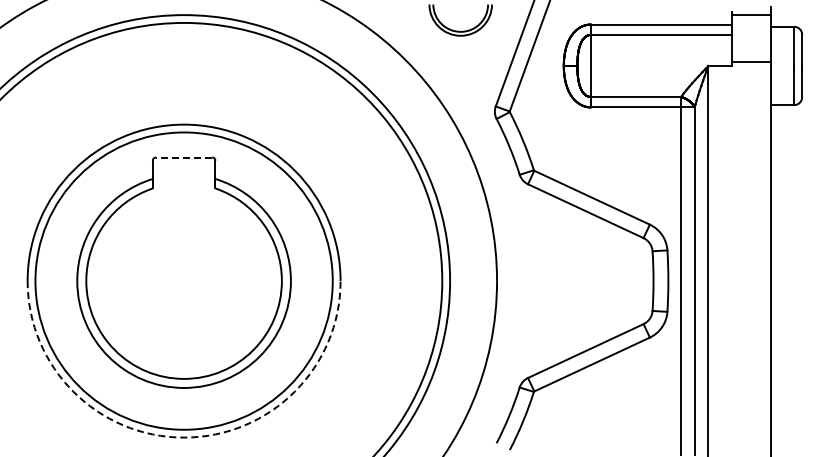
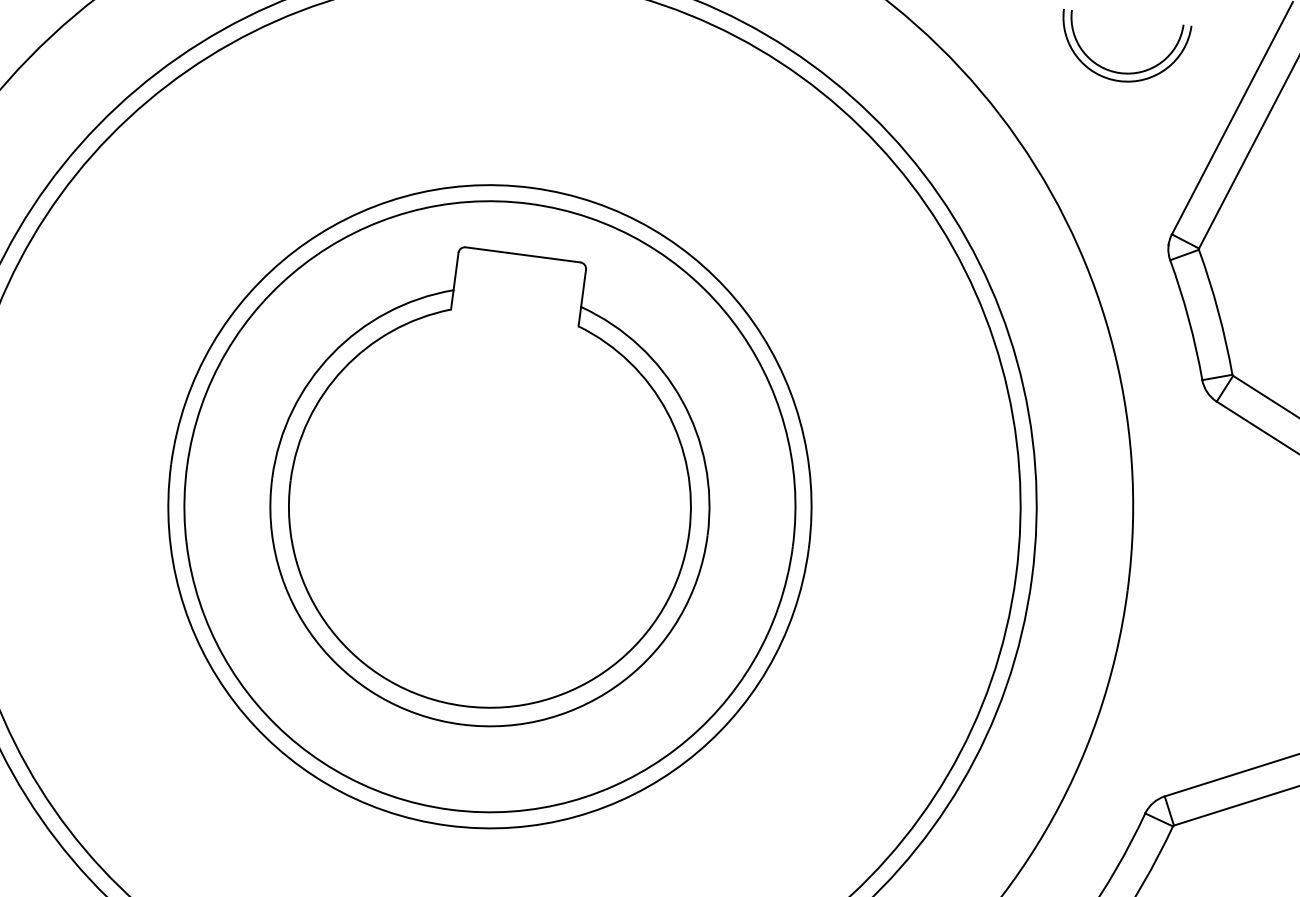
line: (183, 157) -> (521, 254), dashed -> solid
arc: (184, 437) -> (448, 825), dashed -> solid

